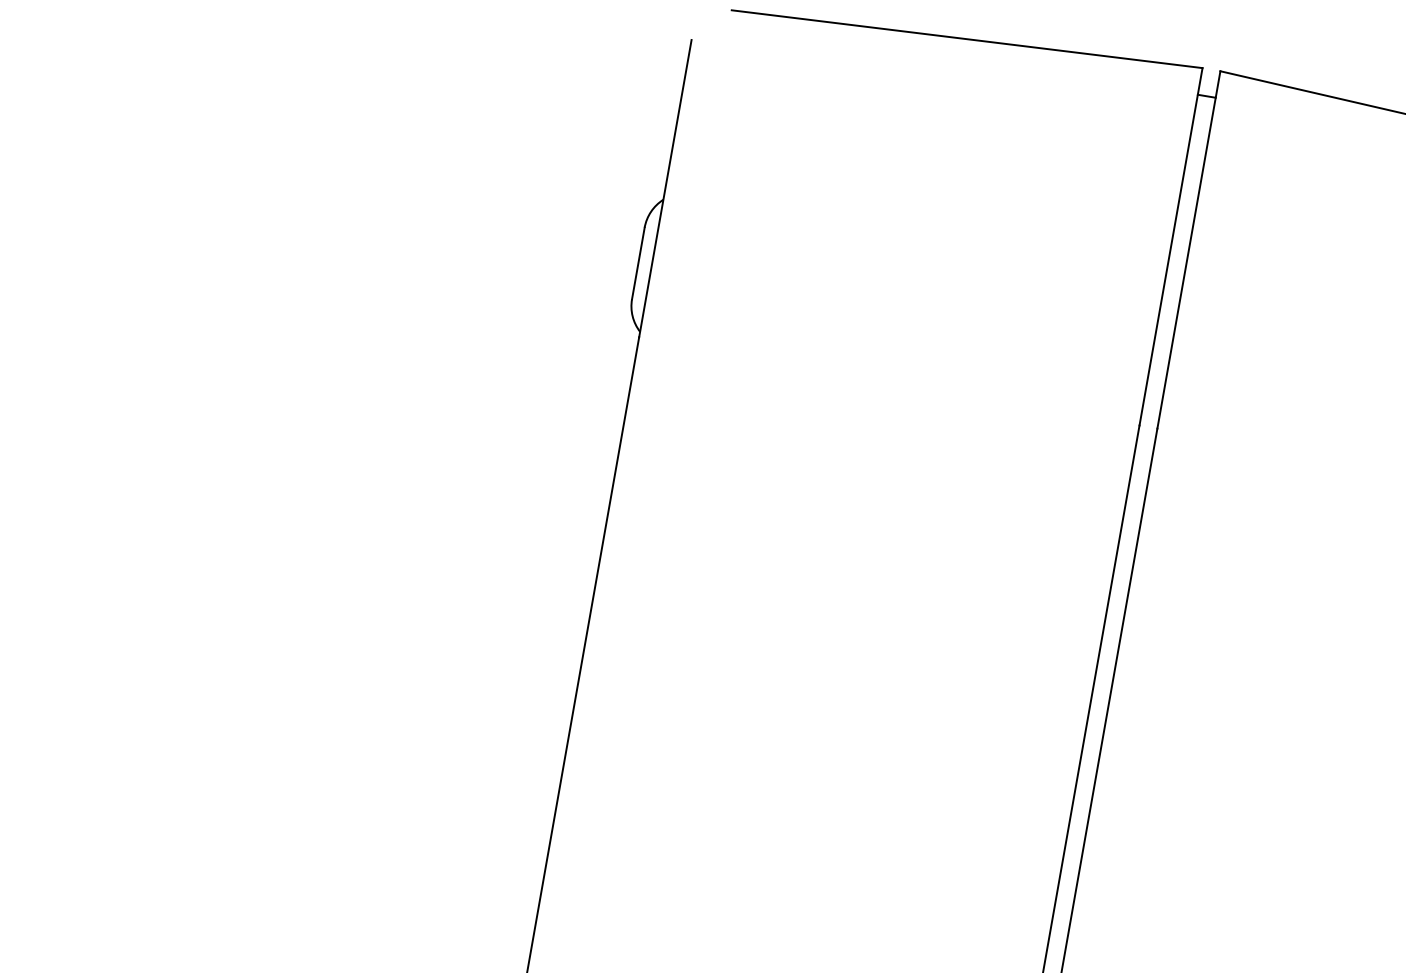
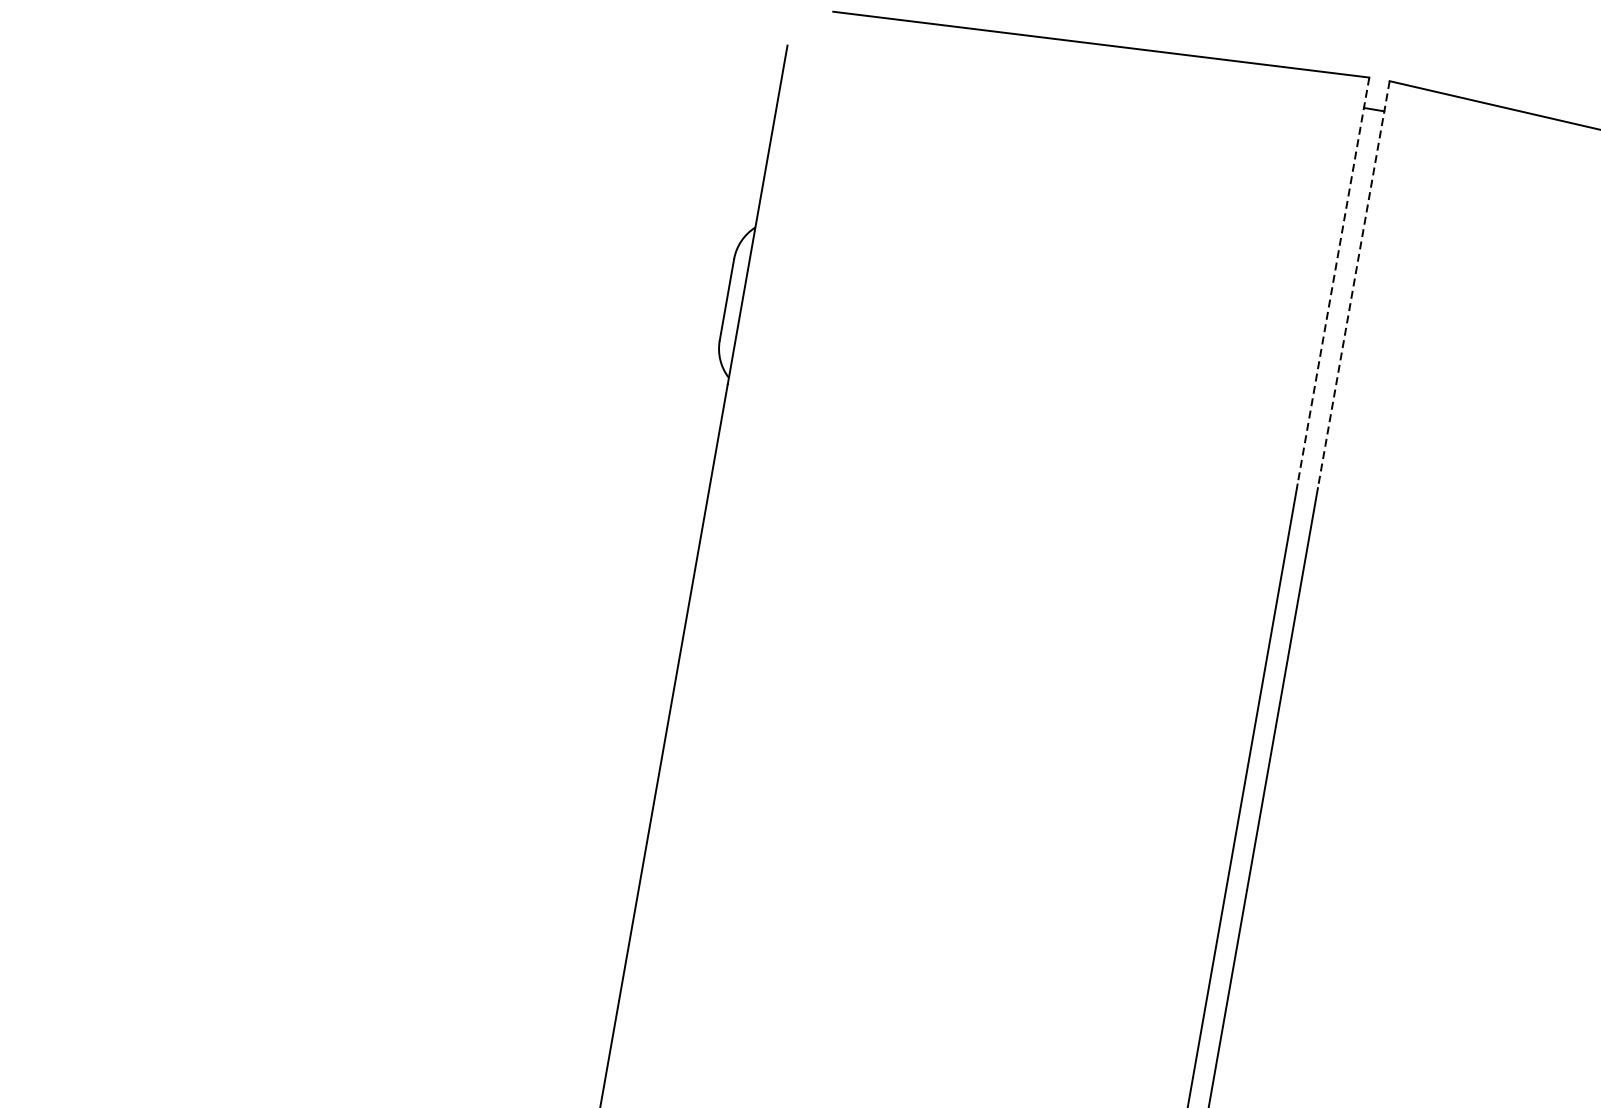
line: (1170, 247) -> (1332, 281), solid -> dashed
line: (1188, 250) -> (1353, 285), solid -> dashed

